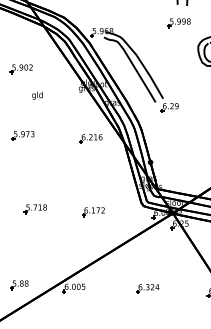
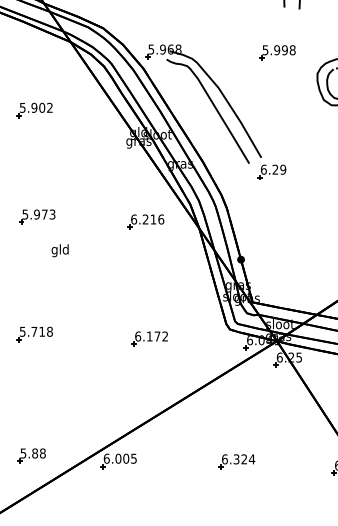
part: (178, 23) -> (276, 53), moved
text: (37, 95) -> (60, 250), moved
part: (34, 209) -> (33, 334), moved

